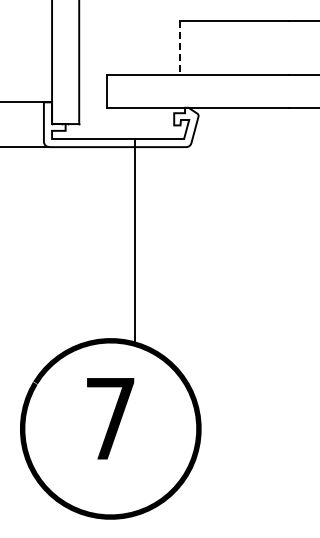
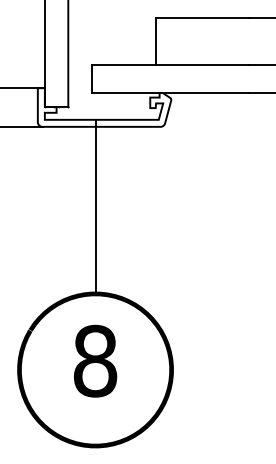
line: (180, 48) -> (155, 41), dashed -> solid
line: (134, 239) -> (95, 206), moved
text: (110, 418) -> (95, 360), 7 -> 8

